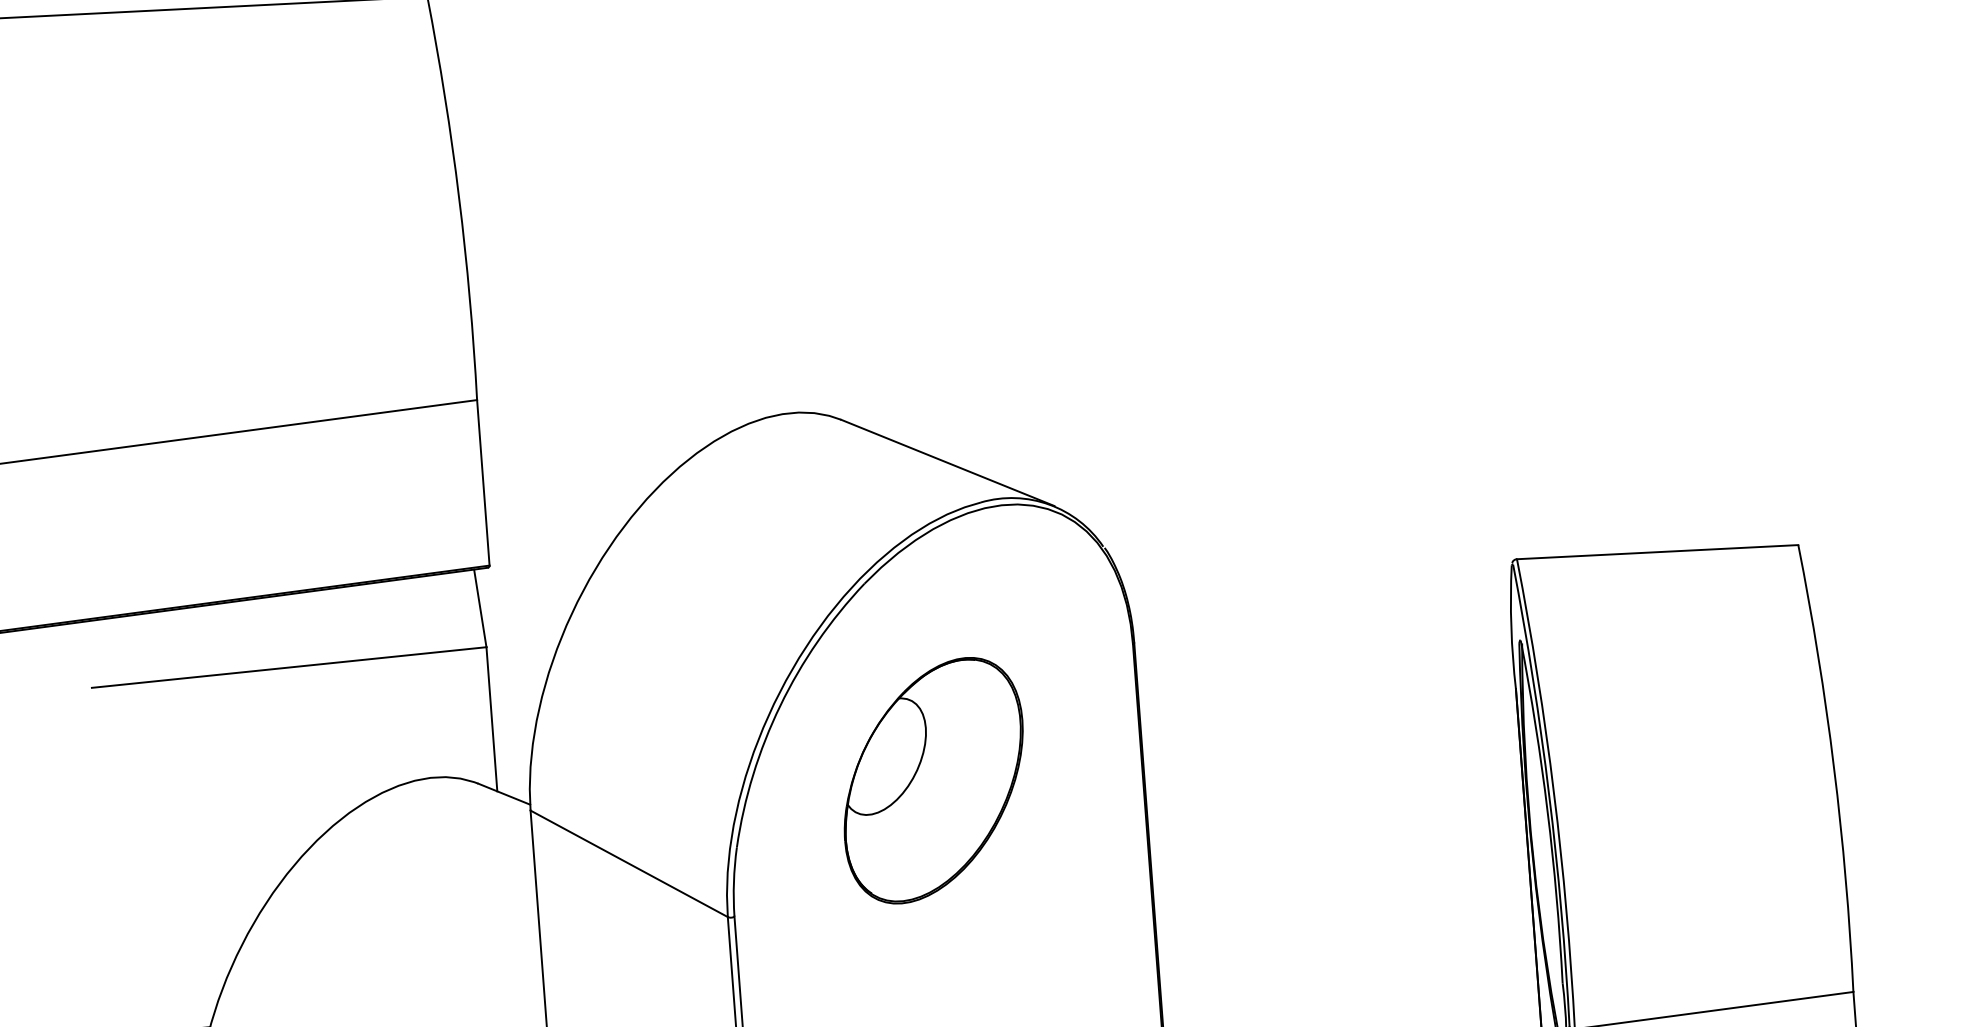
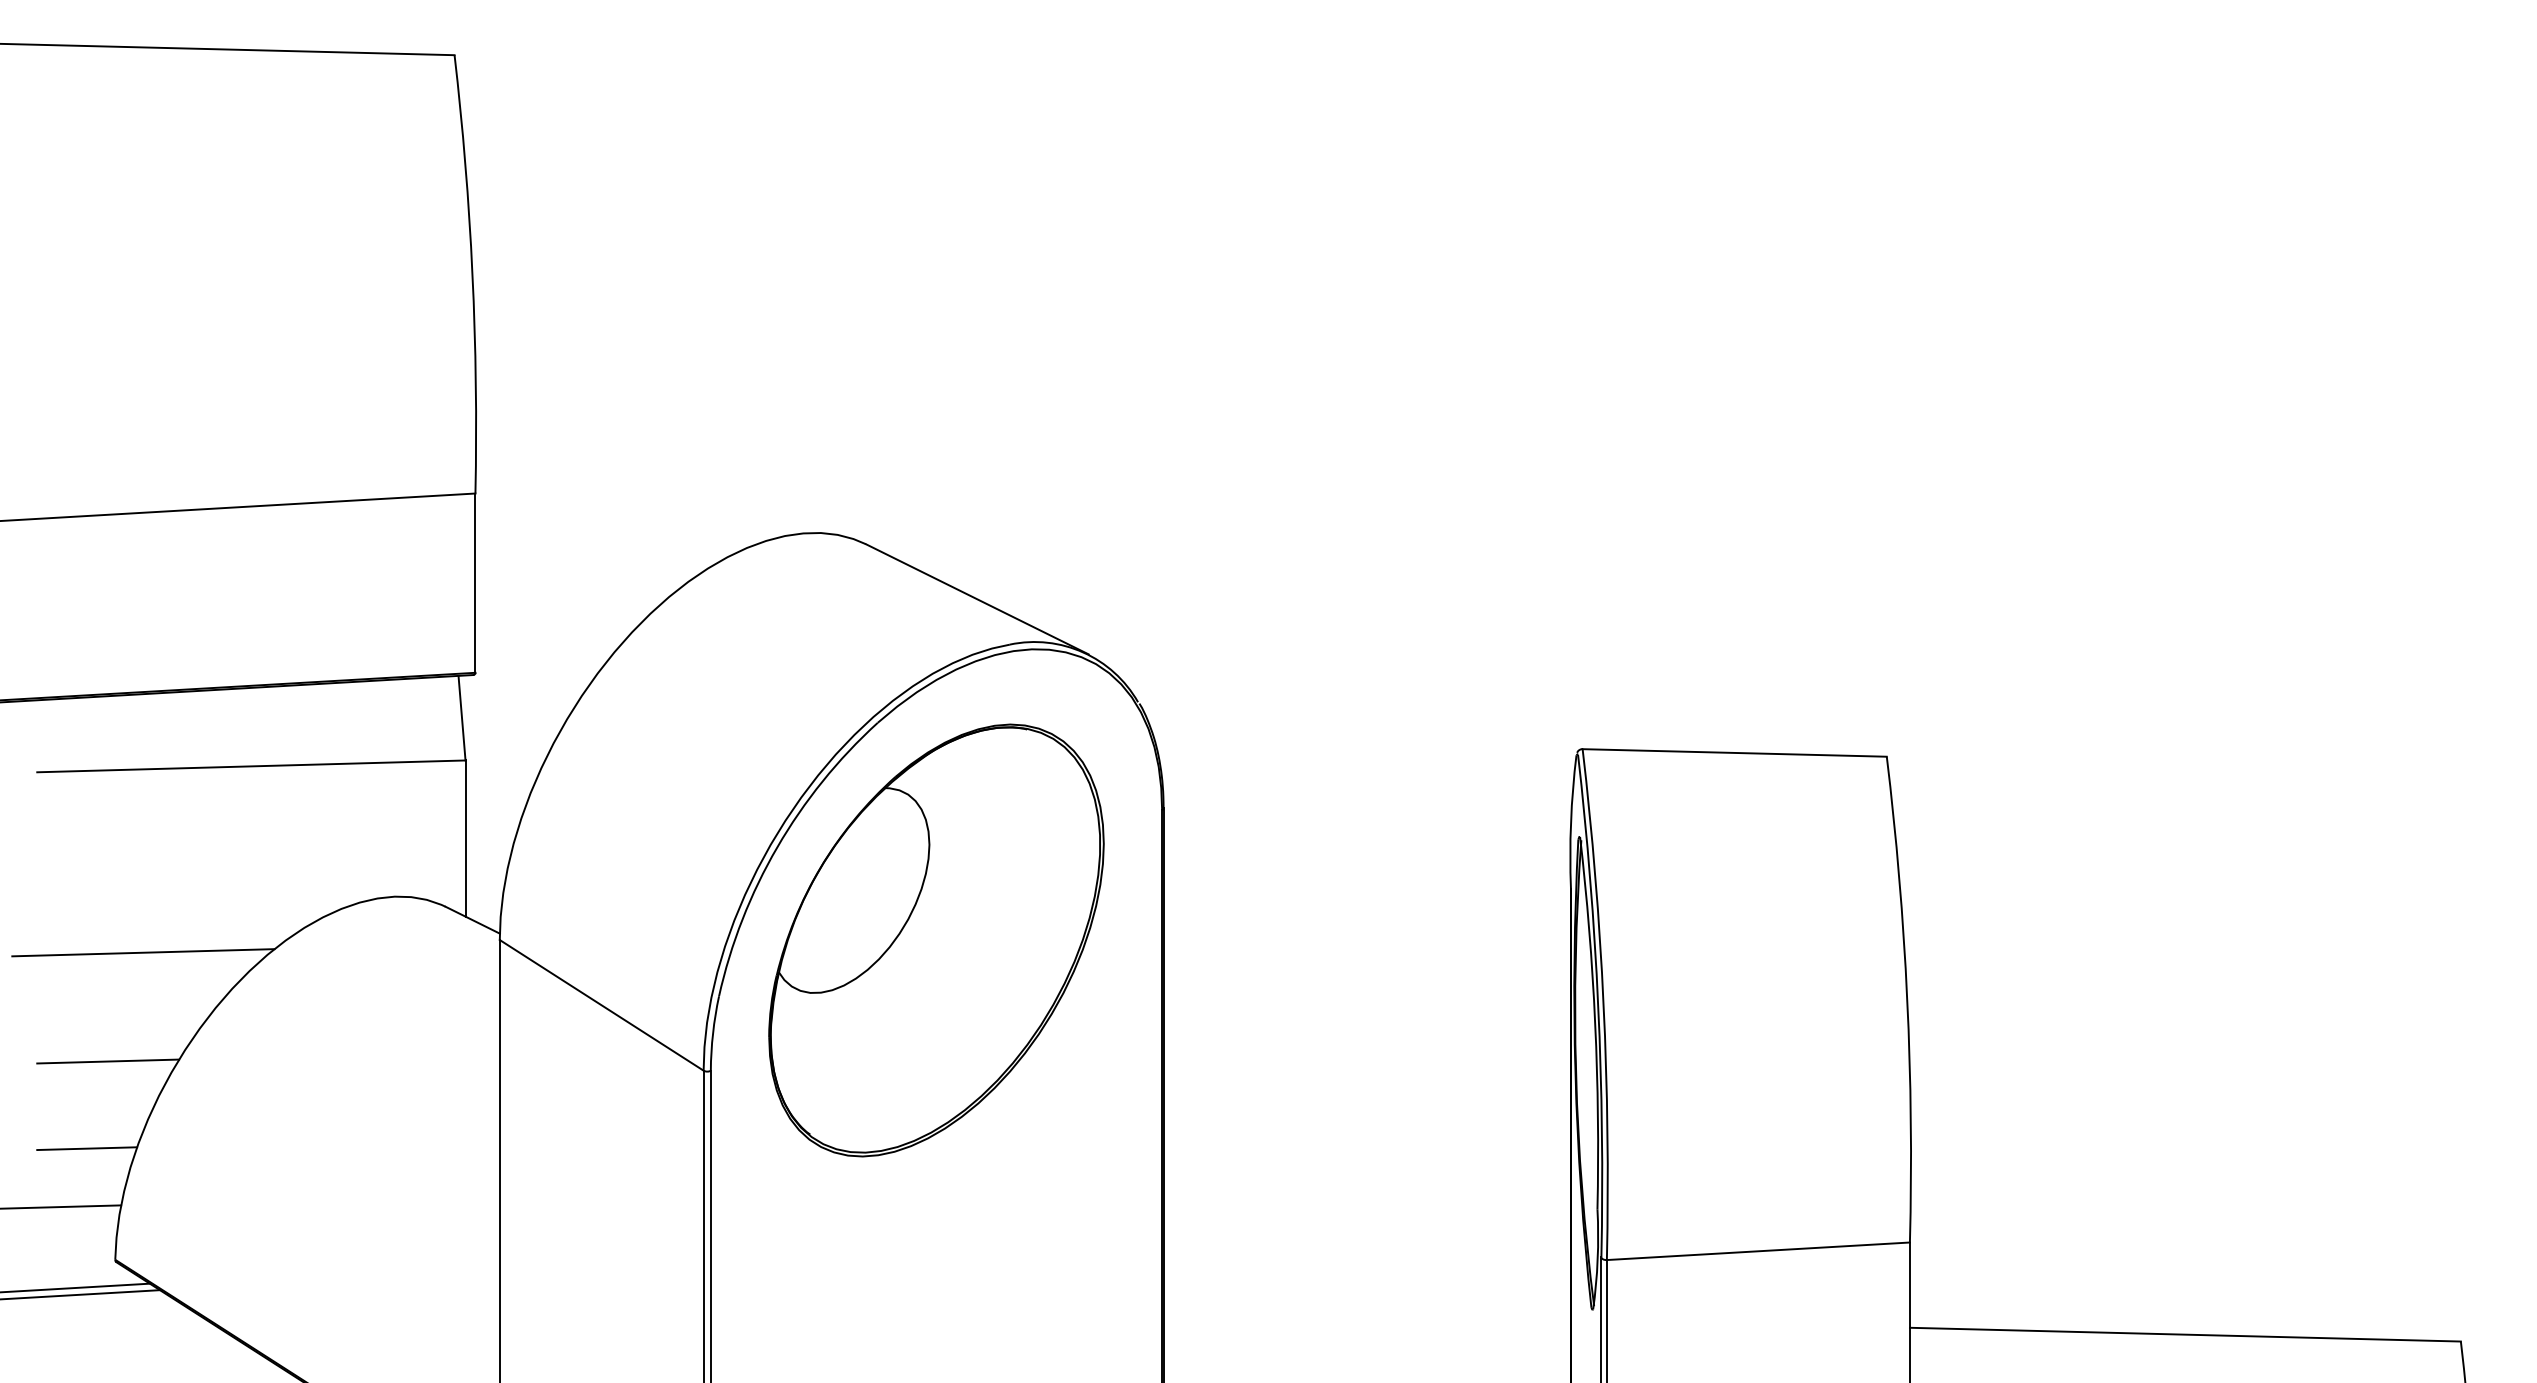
part: (933, 780) -> (936, 940), size x1.67
line: (202, 846) -> (143, 952), added
line: (177, 949) -> (108, 1061), added

